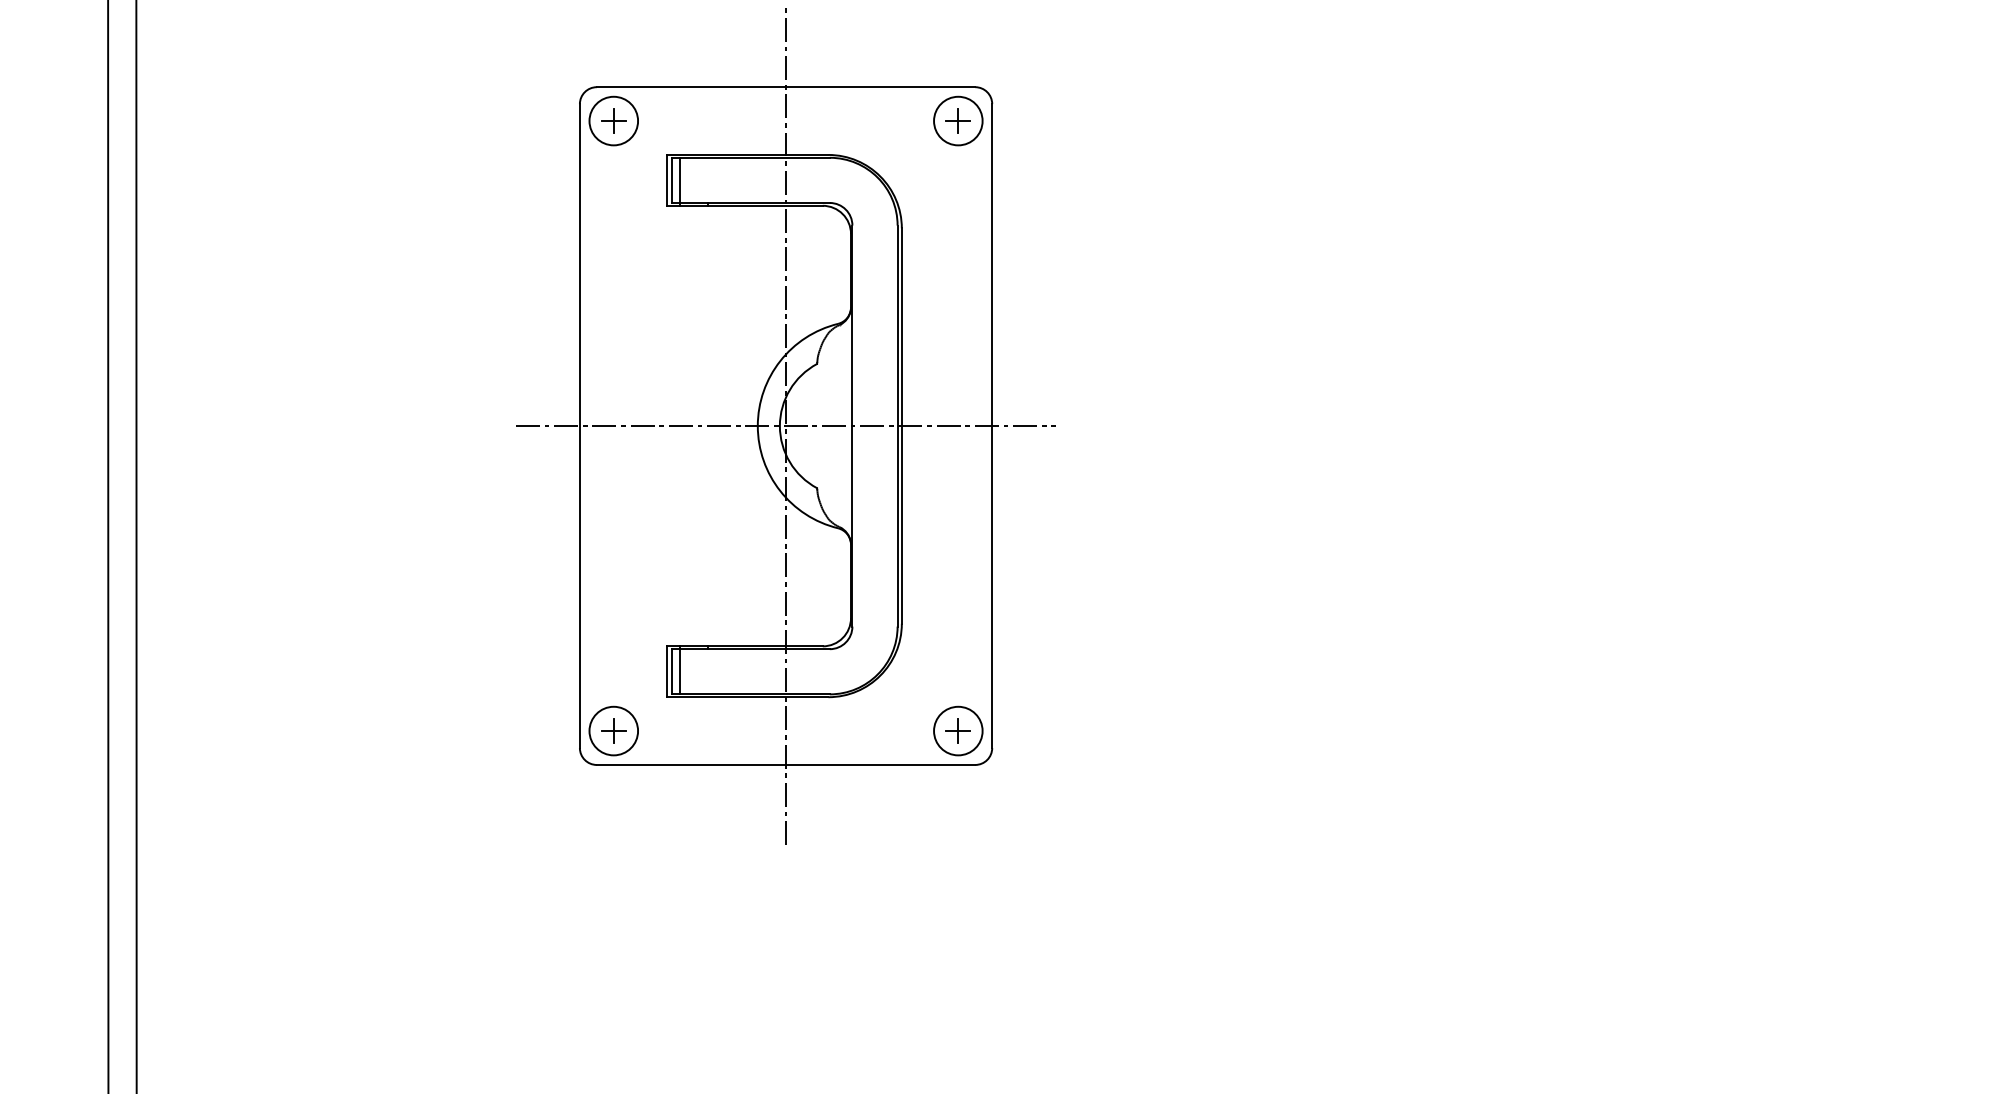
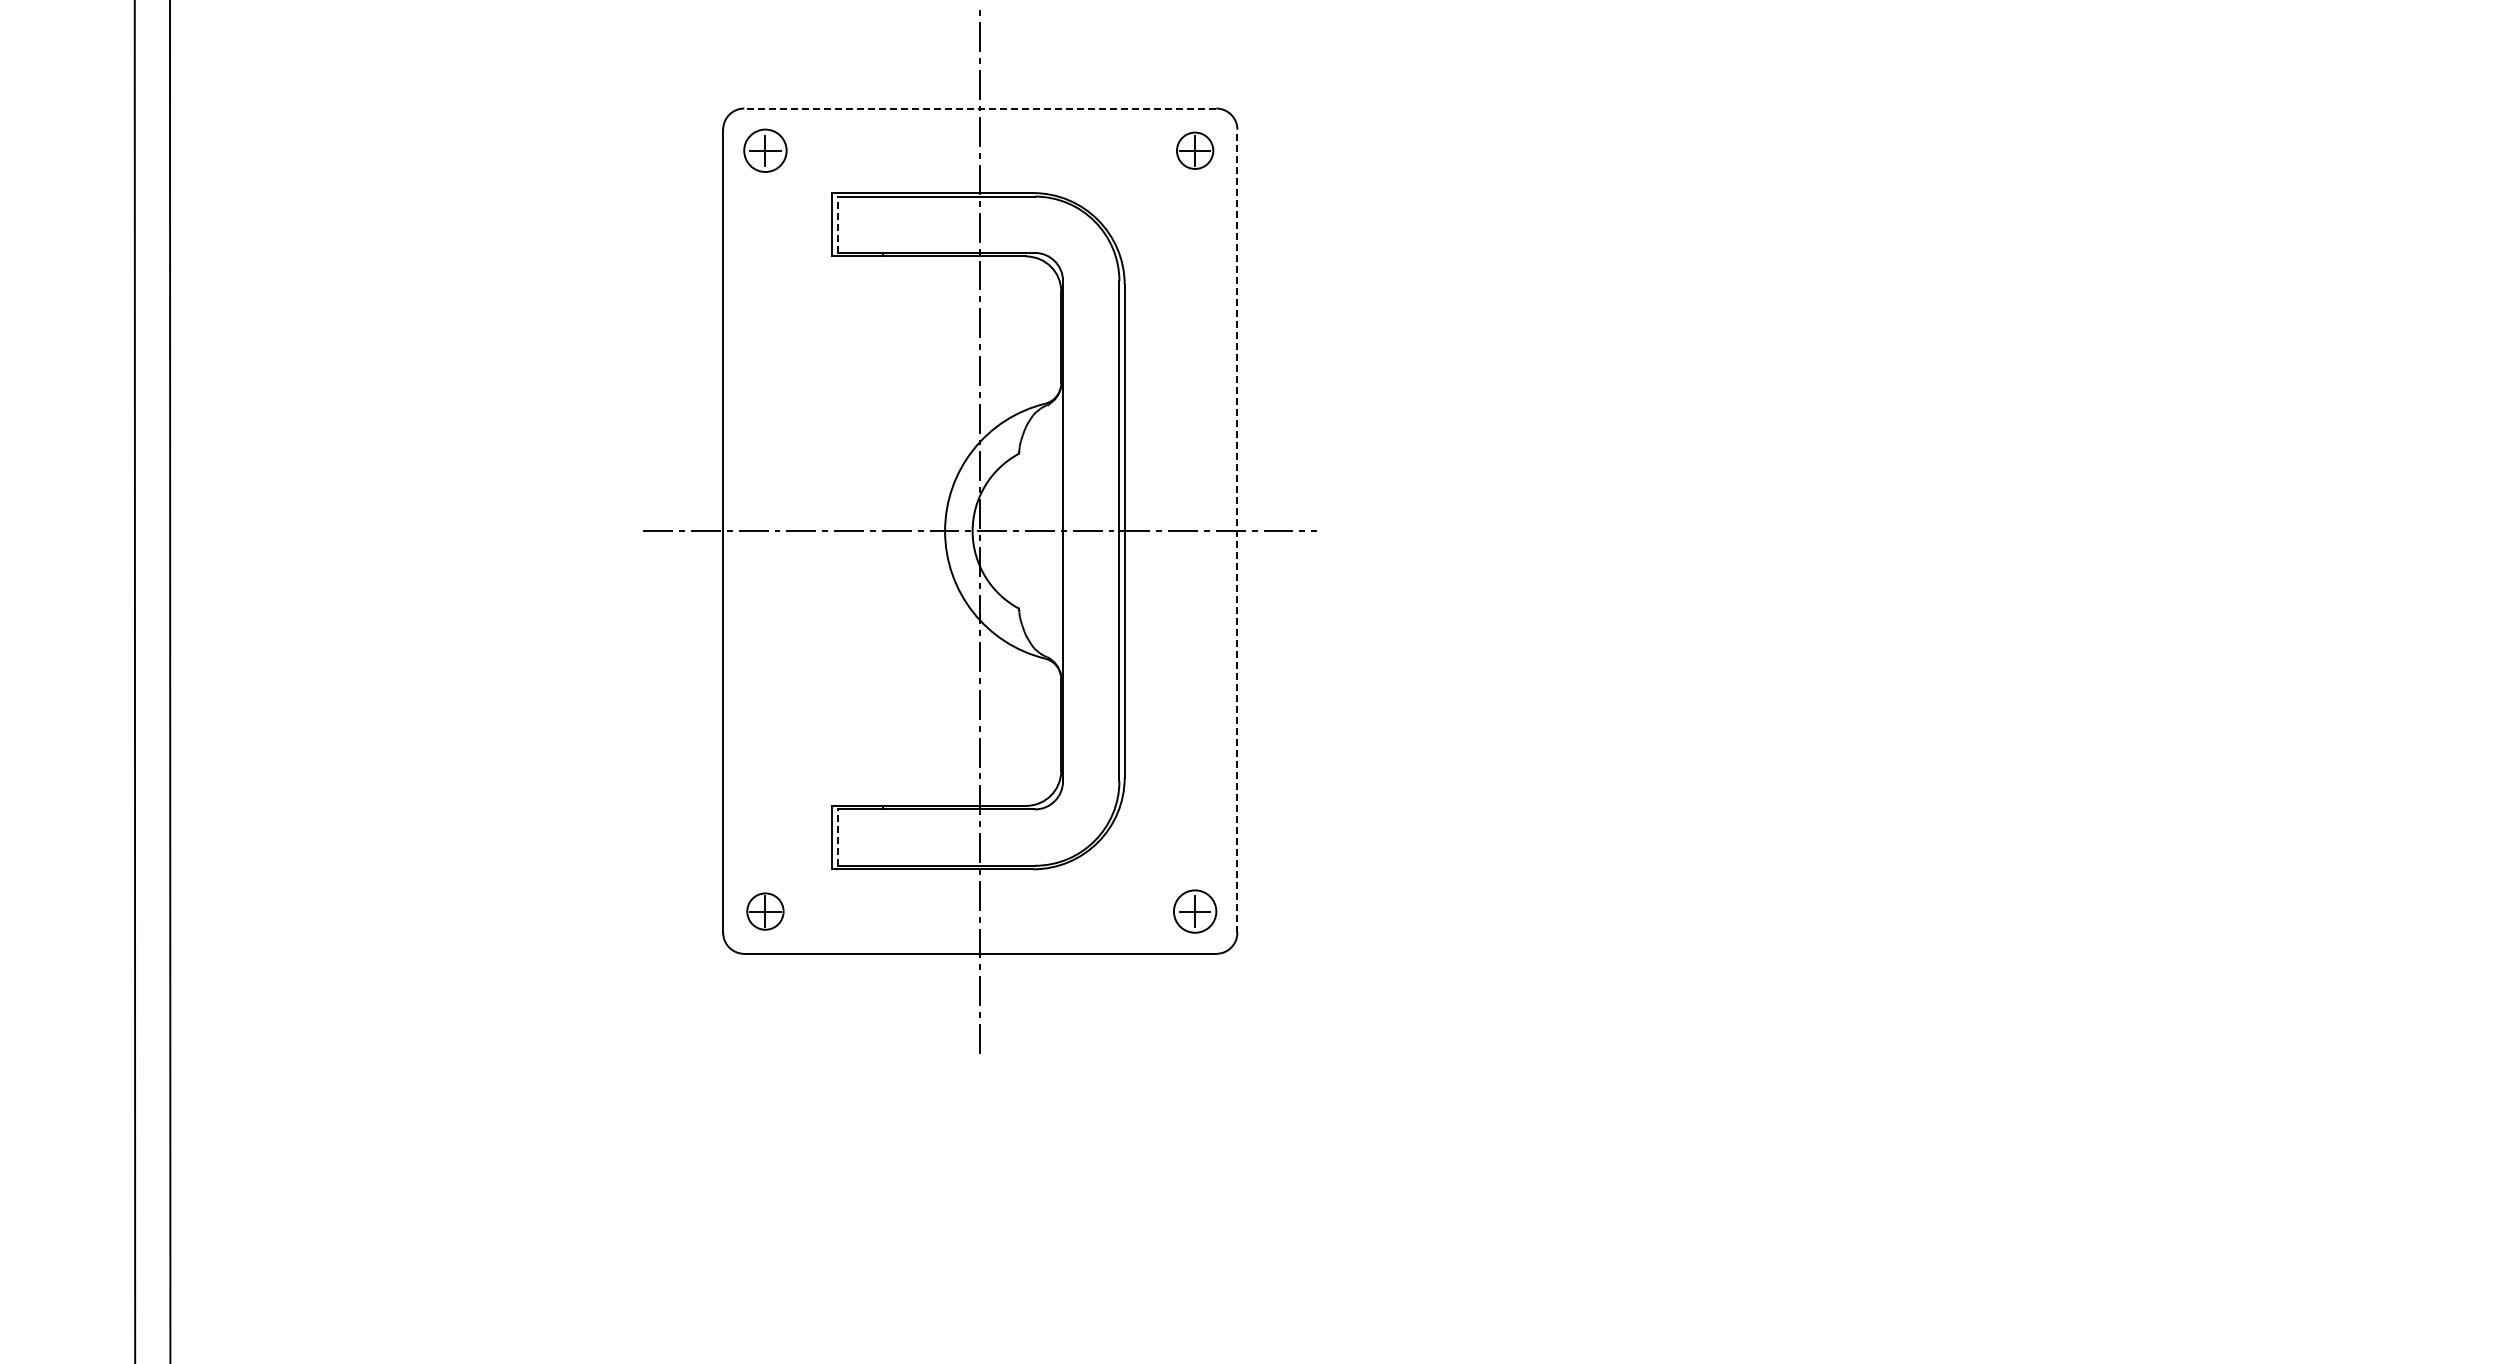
line: (786, 87) -> (980, 108), solid -> dashed
circle: (613, 120) -> (765, 150), size x0.7
circle: (957, 120) -> (1194, 150), size x0.6
line: (671, 180) -> (837, 224), solid -> dashed
line: (680, 181) -> (848, 226), removed
line: (992, 426) -> (1237, 531), solid -> dashed
line: (680, 670) -> (848, 835), removed
line: (671, 671) -> (837, 837), solid -> dashed
circle: (613, 731) -> (765, 911), size x0.6
circle: (957, 731) -> (1194, 911), size x0.7

